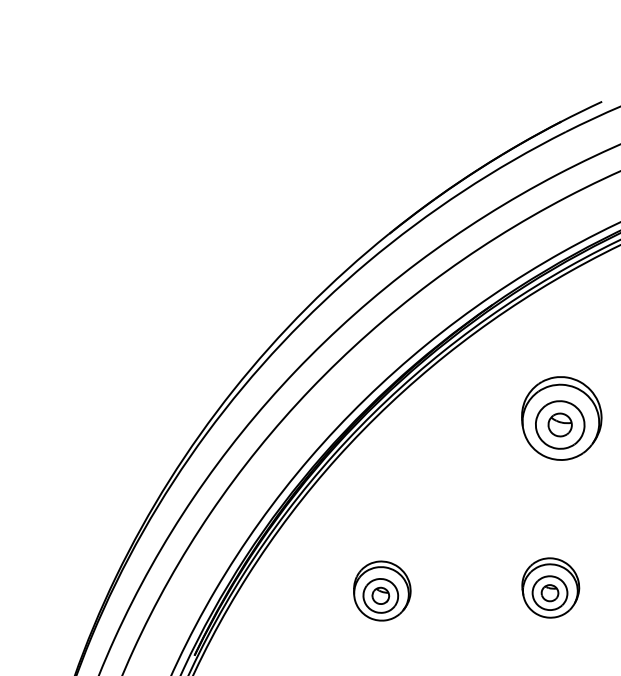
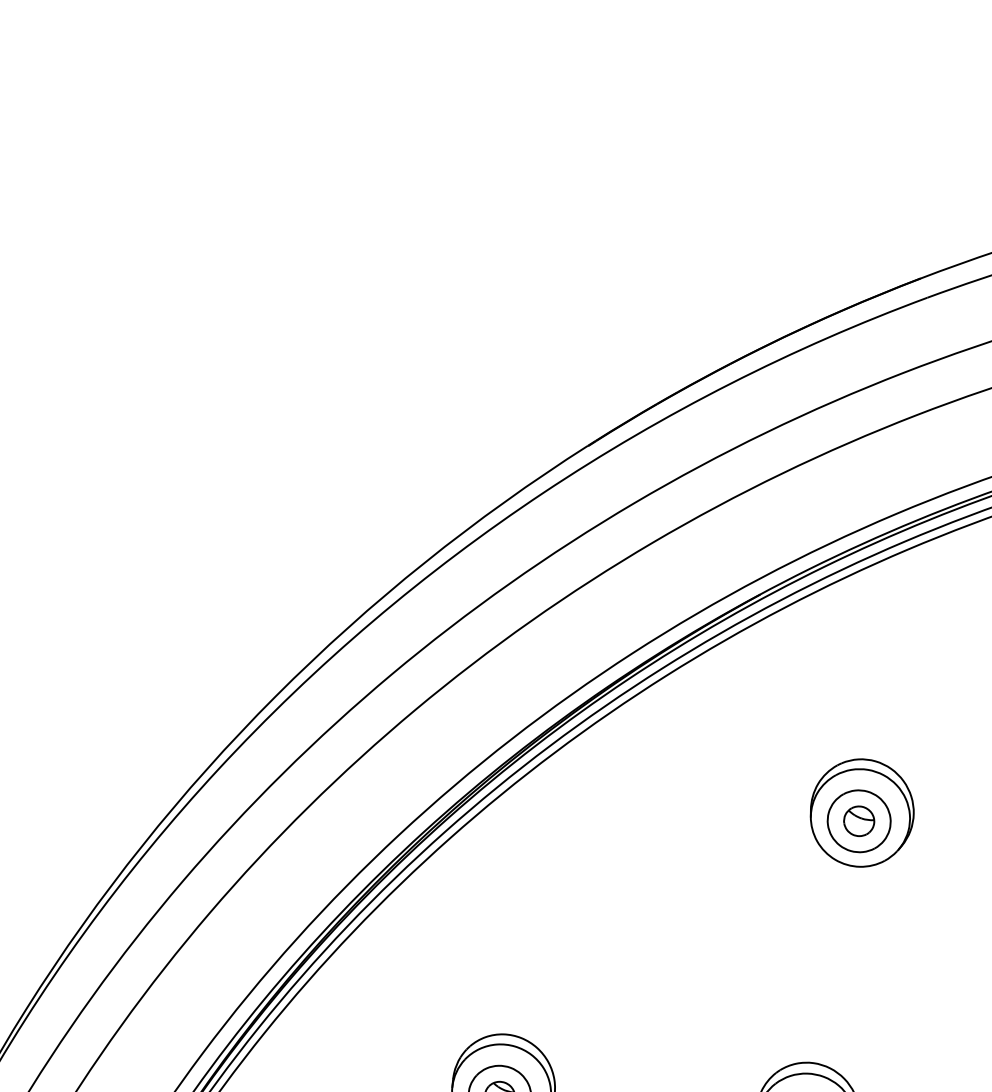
part: (561, 417) -> (861, 811), size x0.71

